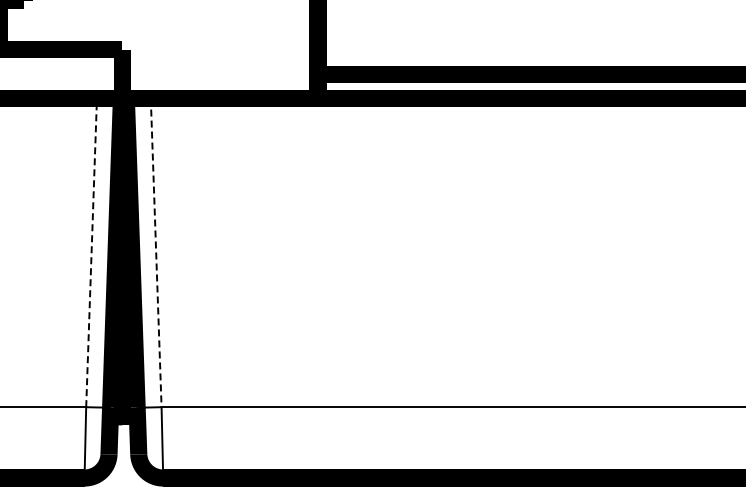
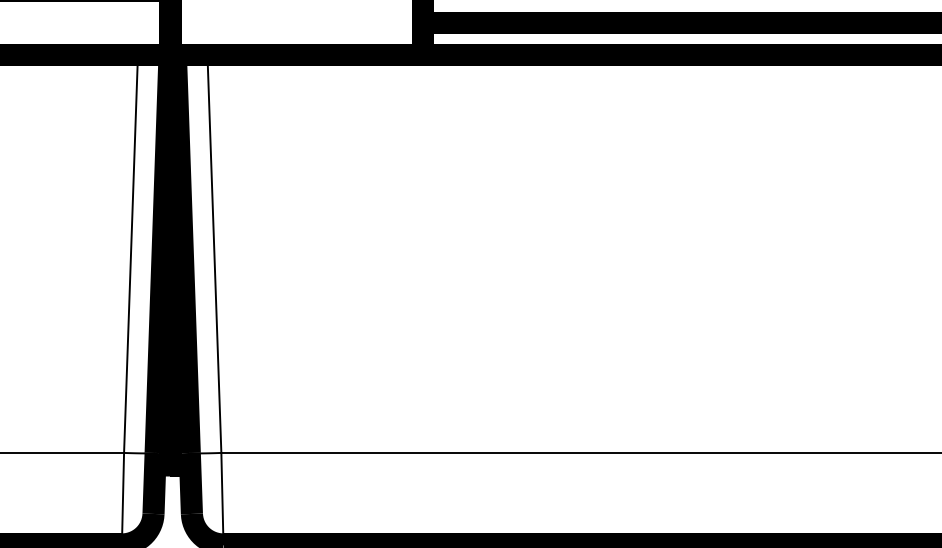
line: (91, 252) -> (130, 253), dashed -> solid
line: (156, 253) -> (214, 254), dashed -> solid

